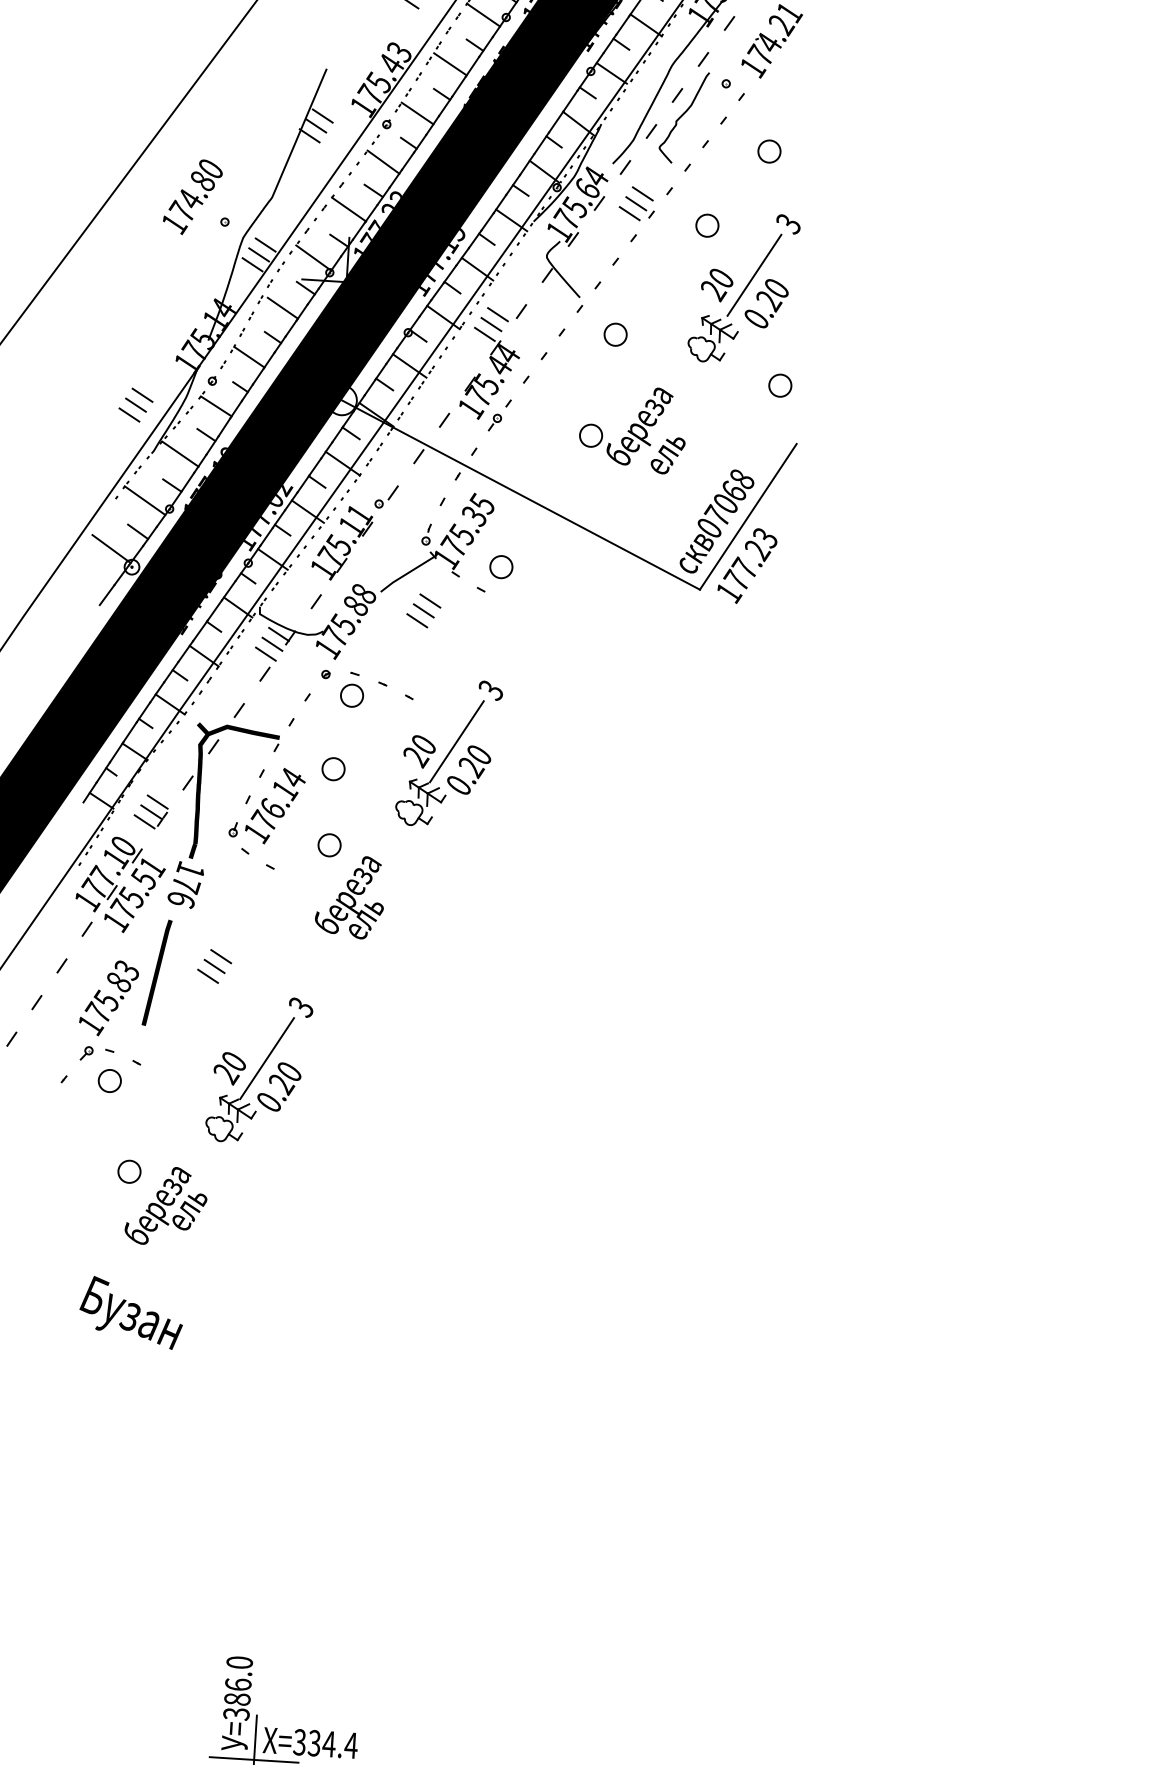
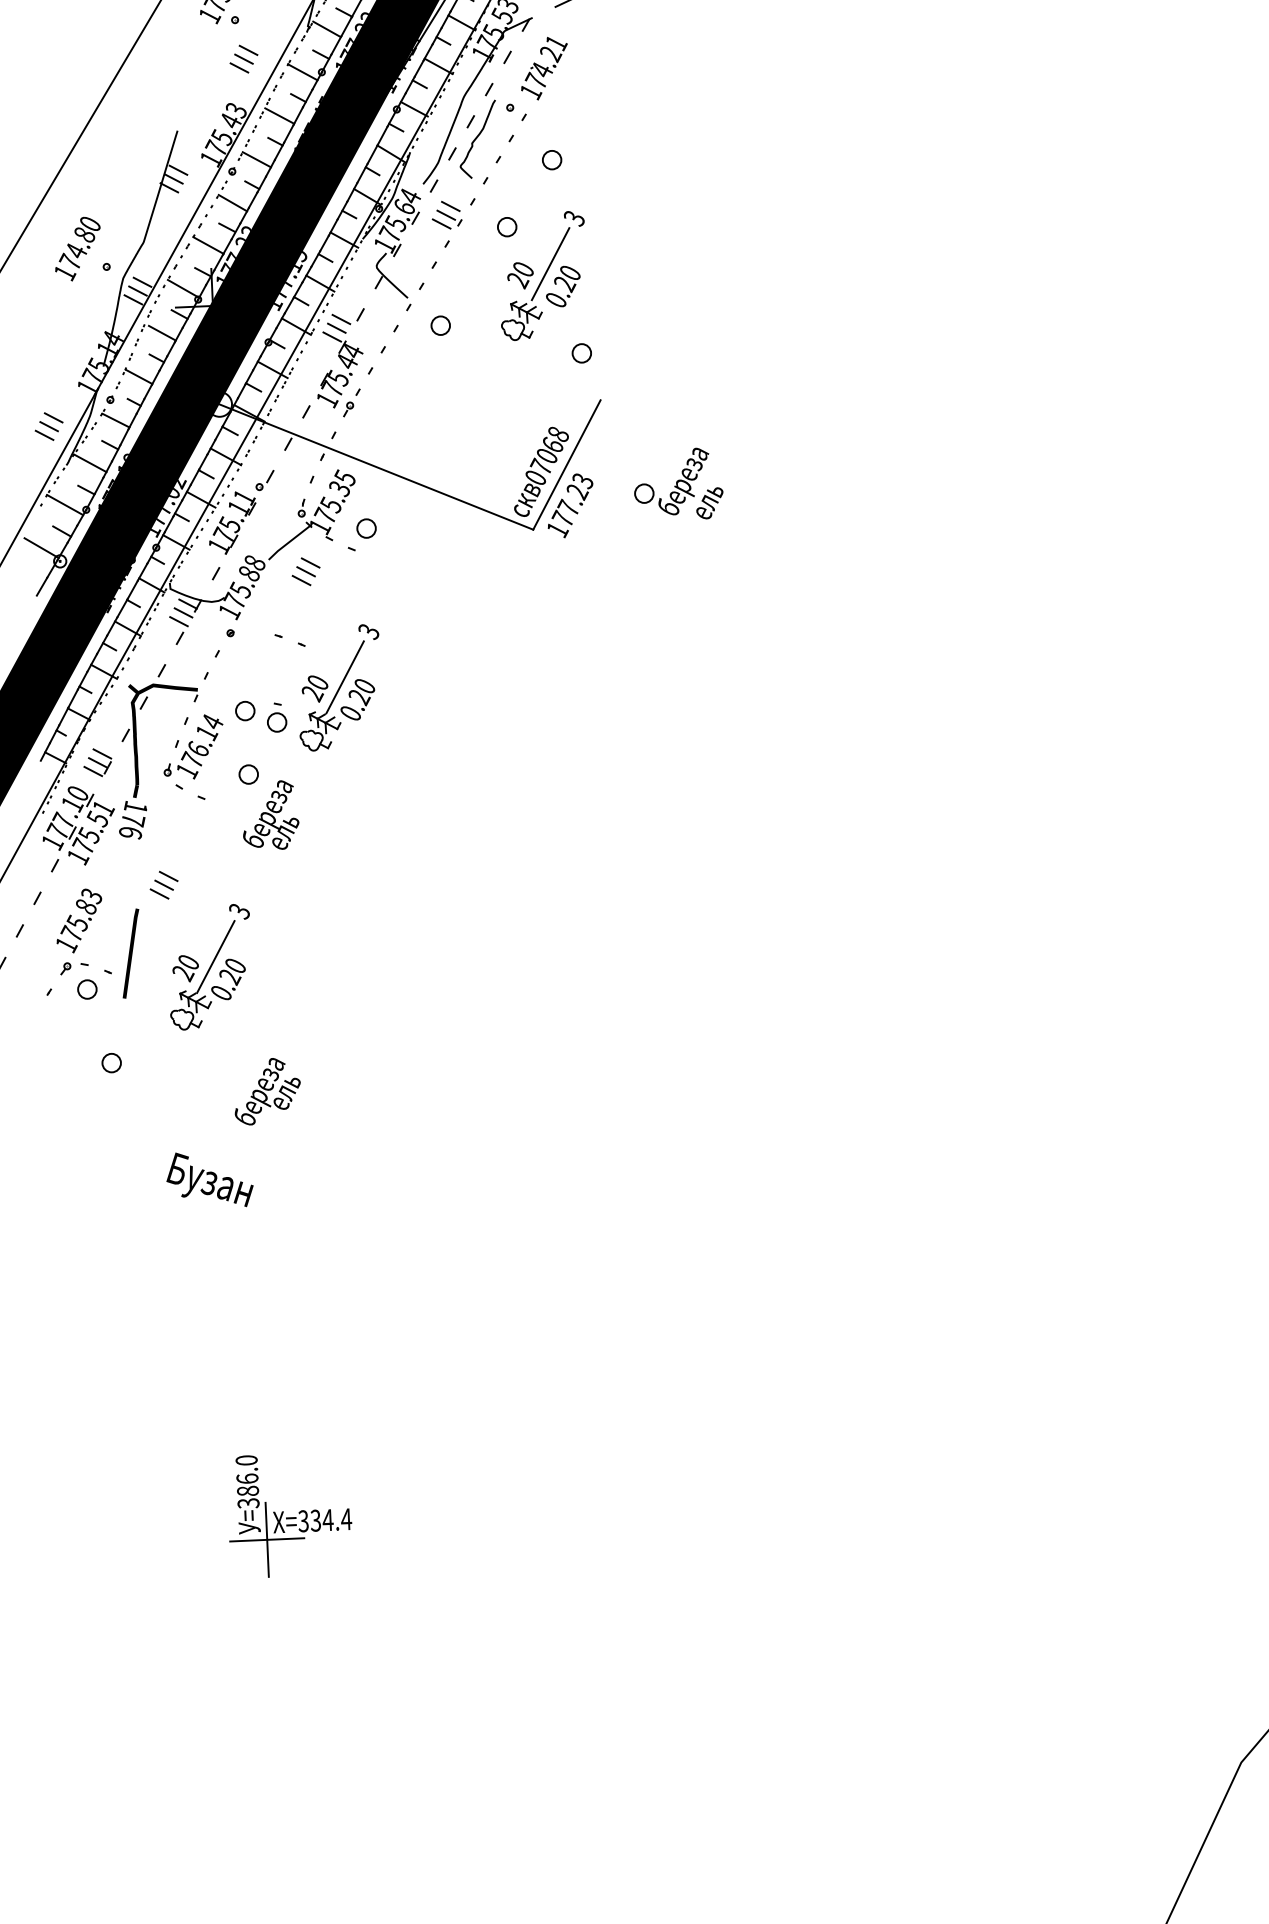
part: (633, 427) -> (678, 483), moved
part: (353, 689) -> (277, 717), moved
line: (156, 972) -> (130, 953), moved
text: (166, 1206) -> (267, 1091), moved
text: (131, 1312) -> (209, 1179), moved

